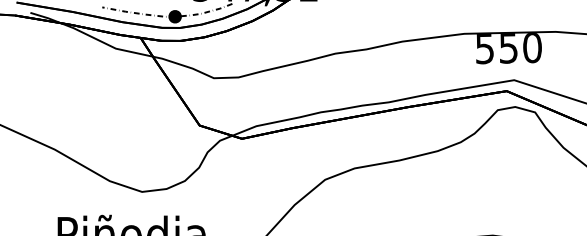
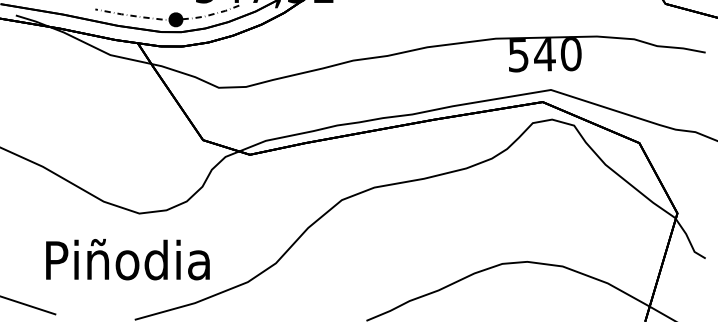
text: (508, 48) -> (544, 54), 550 -> 540

